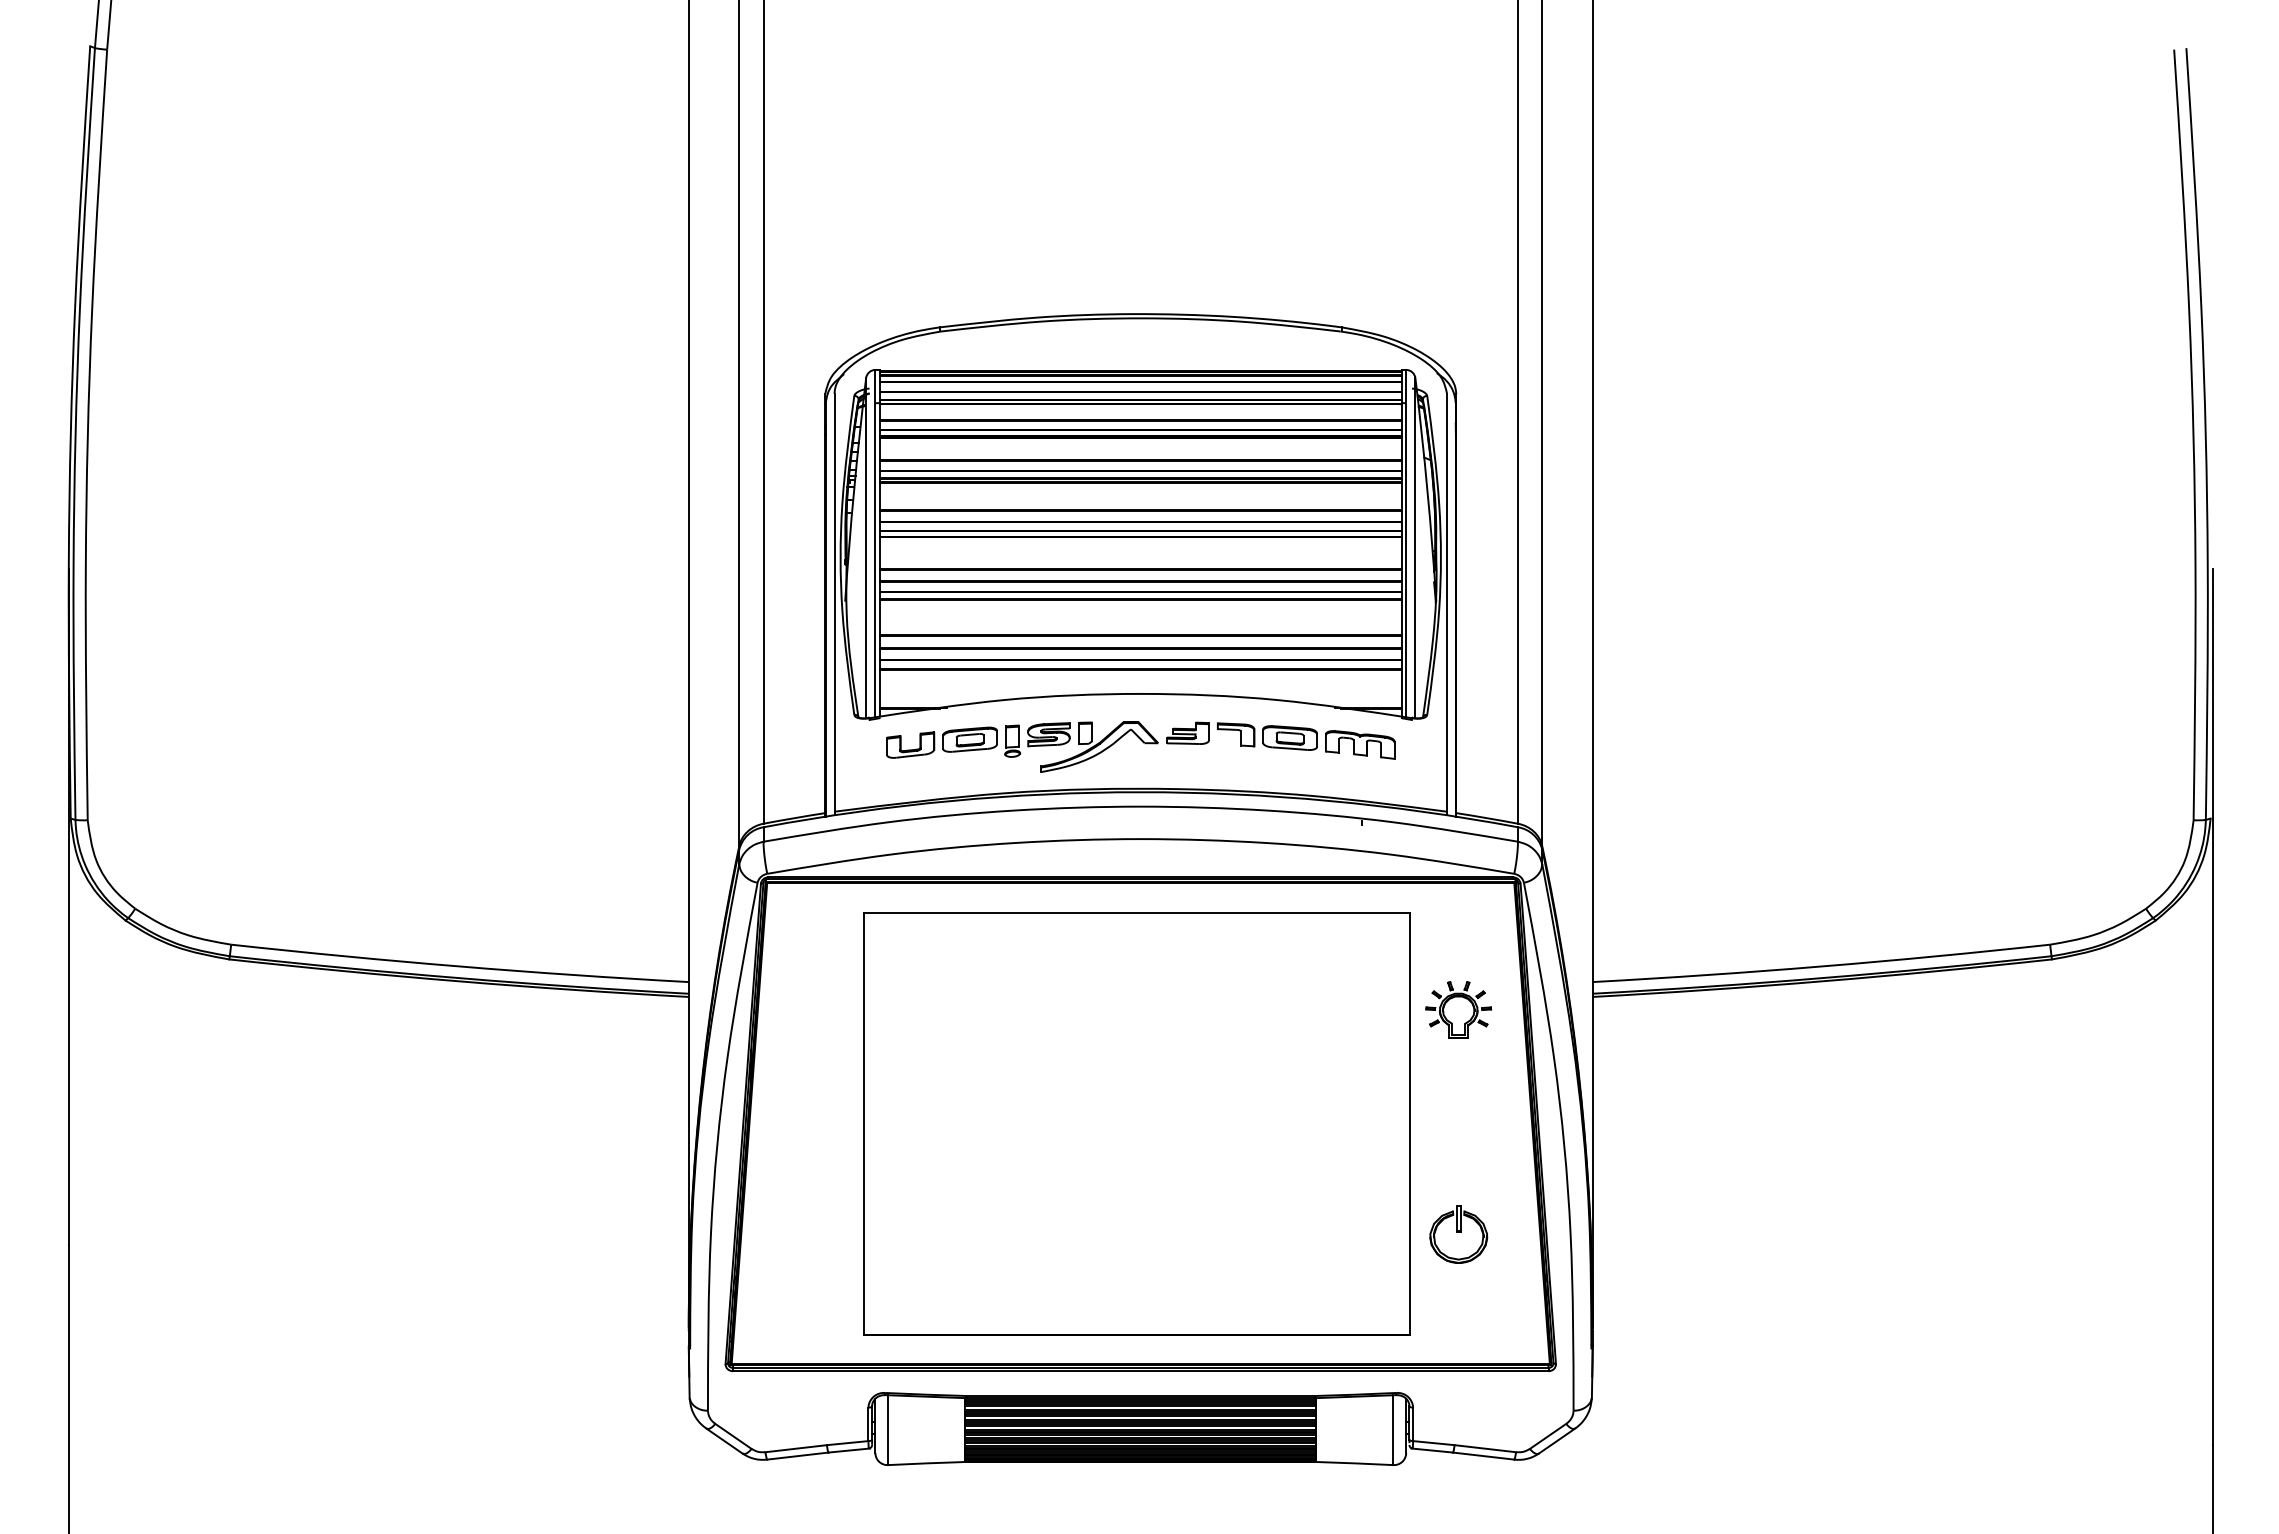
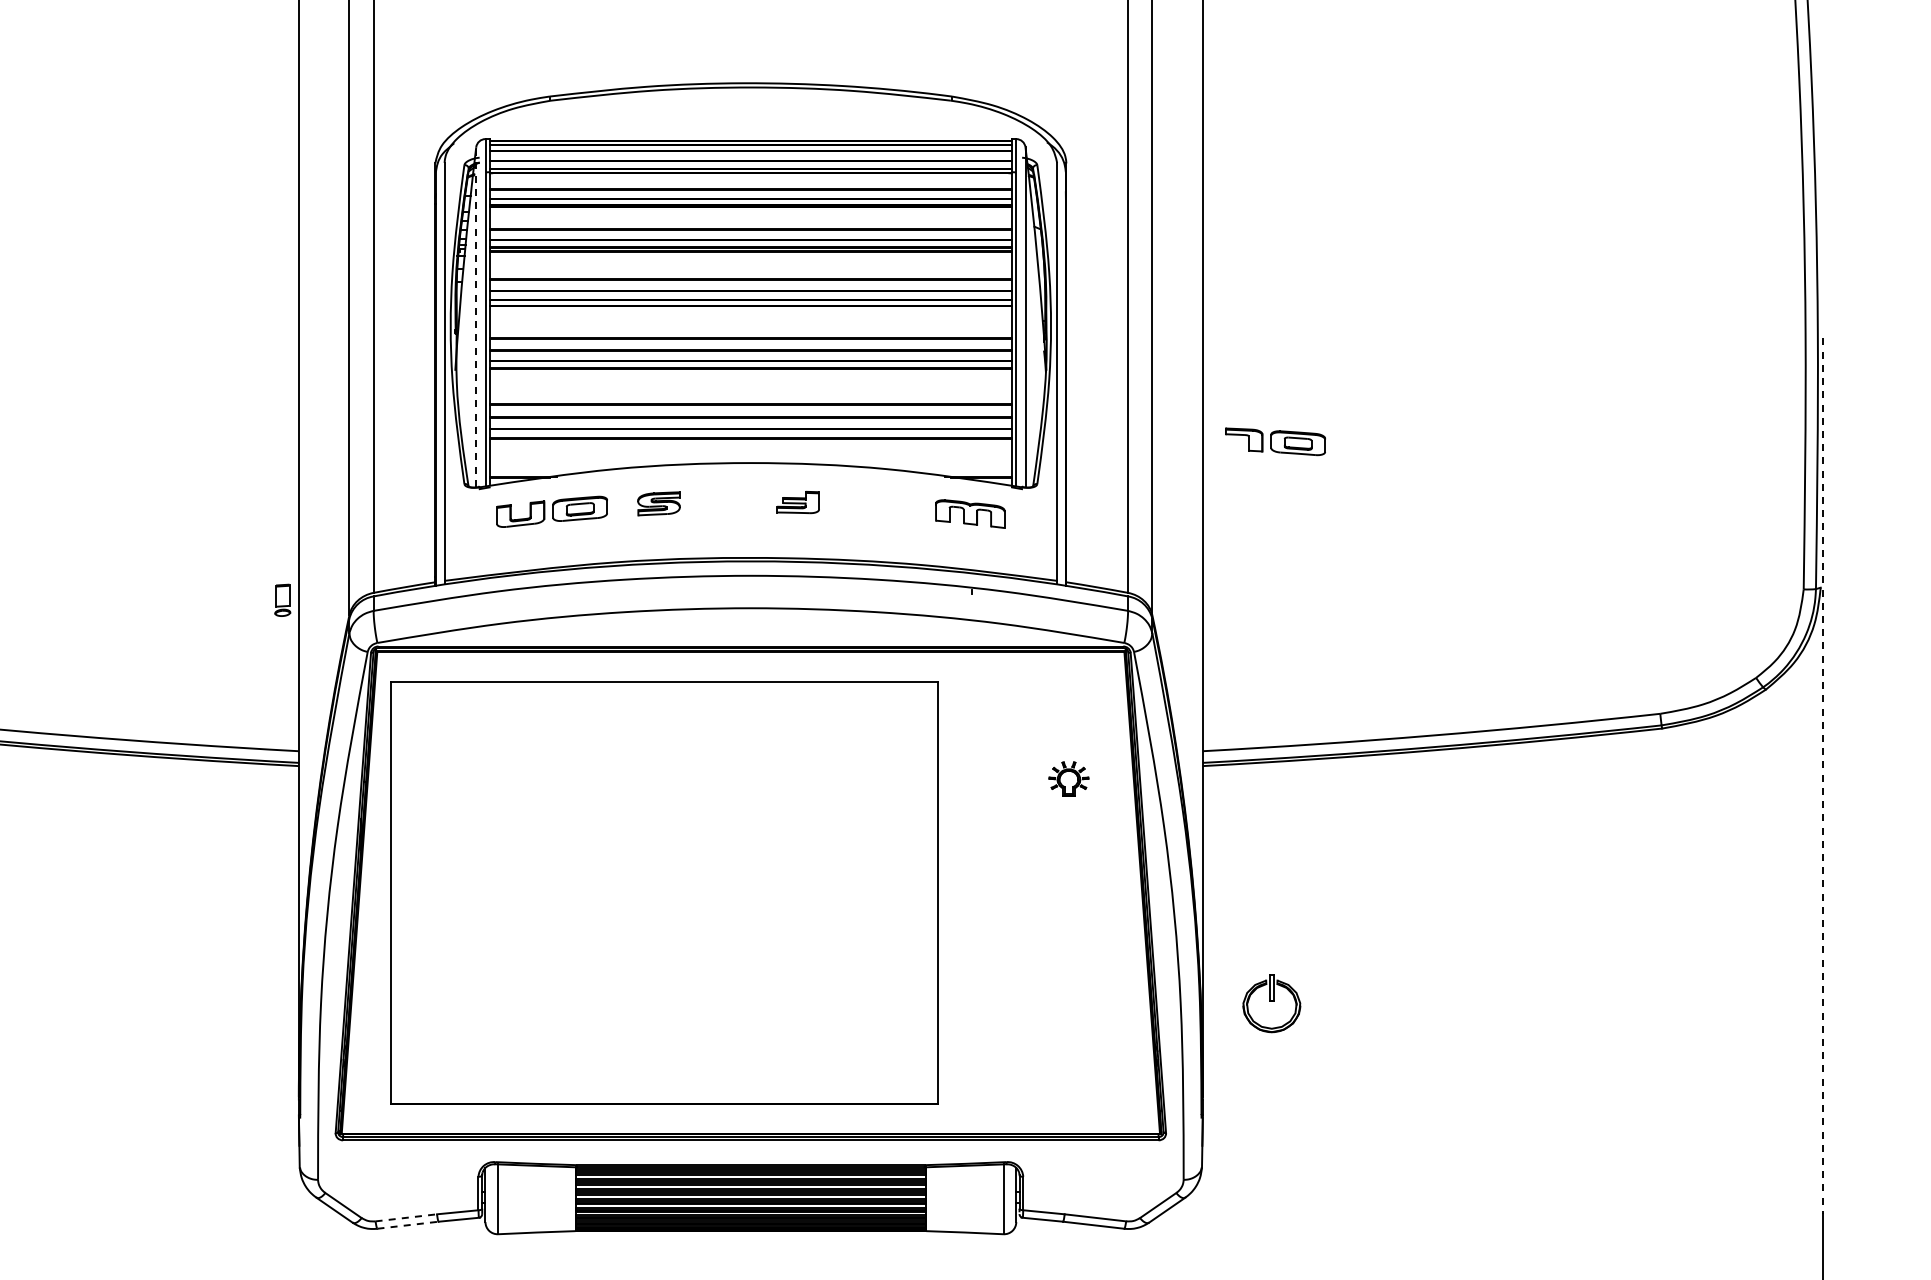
line: (866, 547) -> (476, 316), solid -> dashed
part: (1267, 736) -> (1275, 441), moved
part: (1012, 740) -> (282, 599), moved
part: (1099, 746) -> (709, 515), removed
line: (2212, 1007) -> (1822, 776), solid -> dashed
part: (1458, 1009) -> (1068, 778), size x0.6
part: (1136, 1123) -> (663, 892), moved
part: (1458, 1234) -> (1271, 1003), moved
line: (796, 1448) -> (406, 1217), solid -> dashed
line: (797, 1456) -> (407, 1225), solid -> dashed

